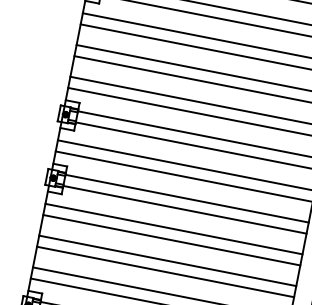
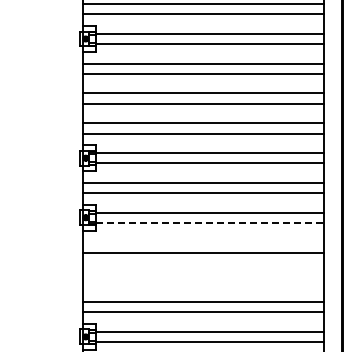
line: (185, 209) -> (210, 222), solid -> dashed
line: (173, 229) -> (203, 242), removed
line: (167, 261) -> (203, 272), removed
line: (165, 271) -> (203, 282), removed

